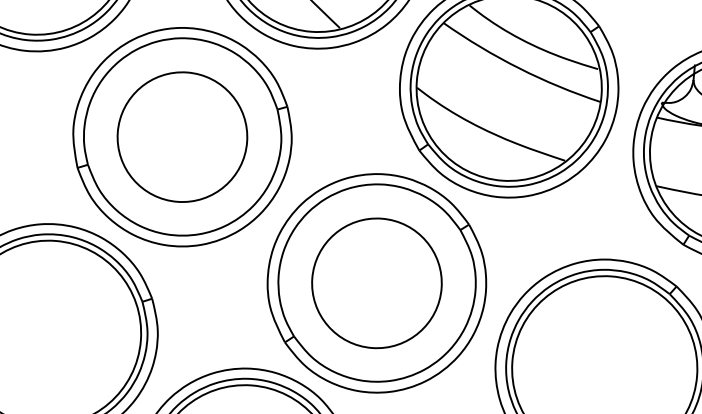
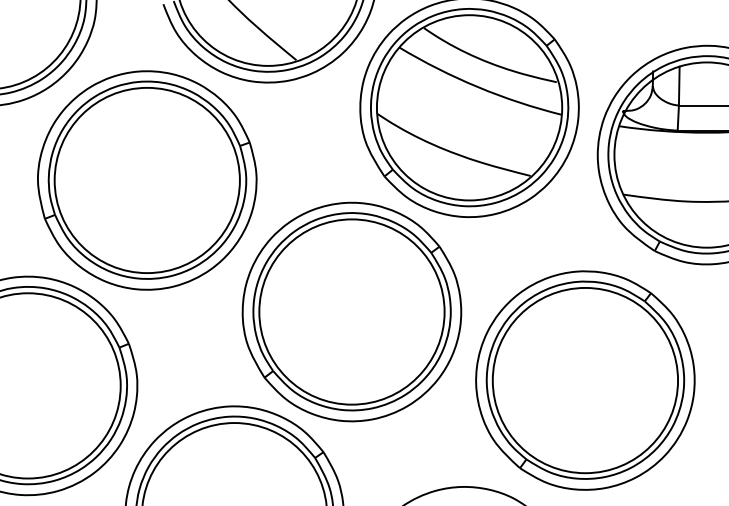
circle: (181, 137) -> (146, 180), size x1.43
circle: (376, 282) -> (351, 311), size x1.43

